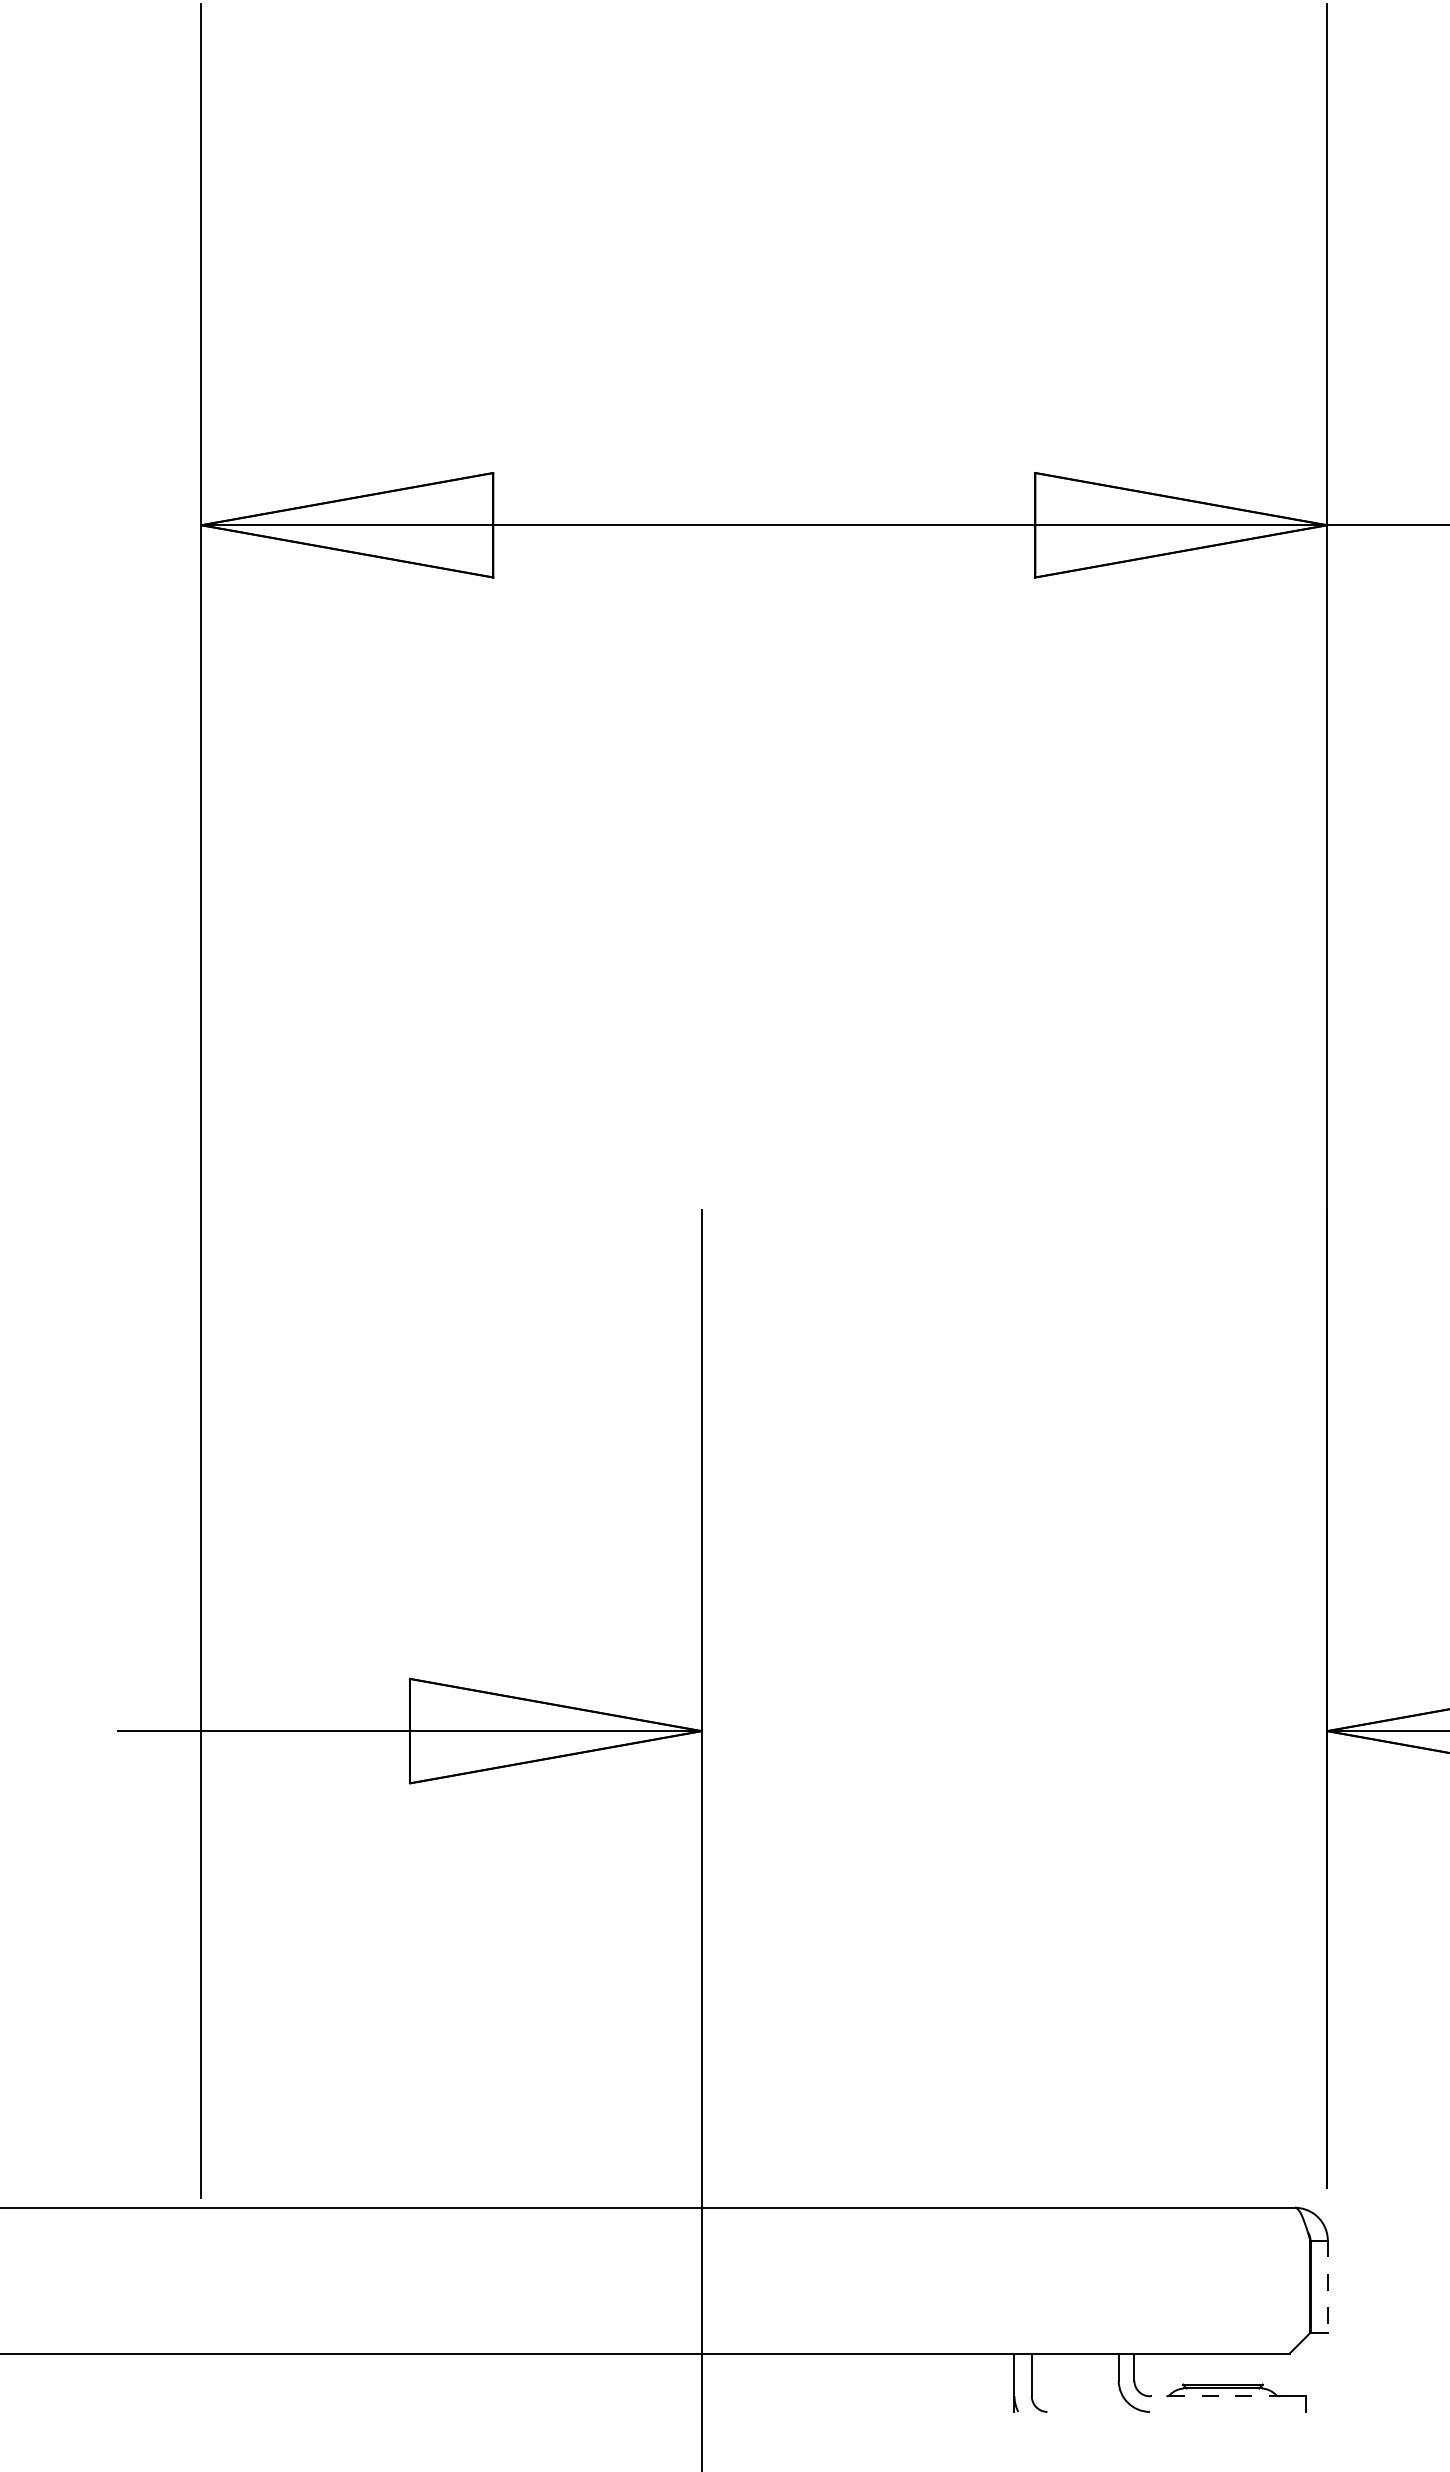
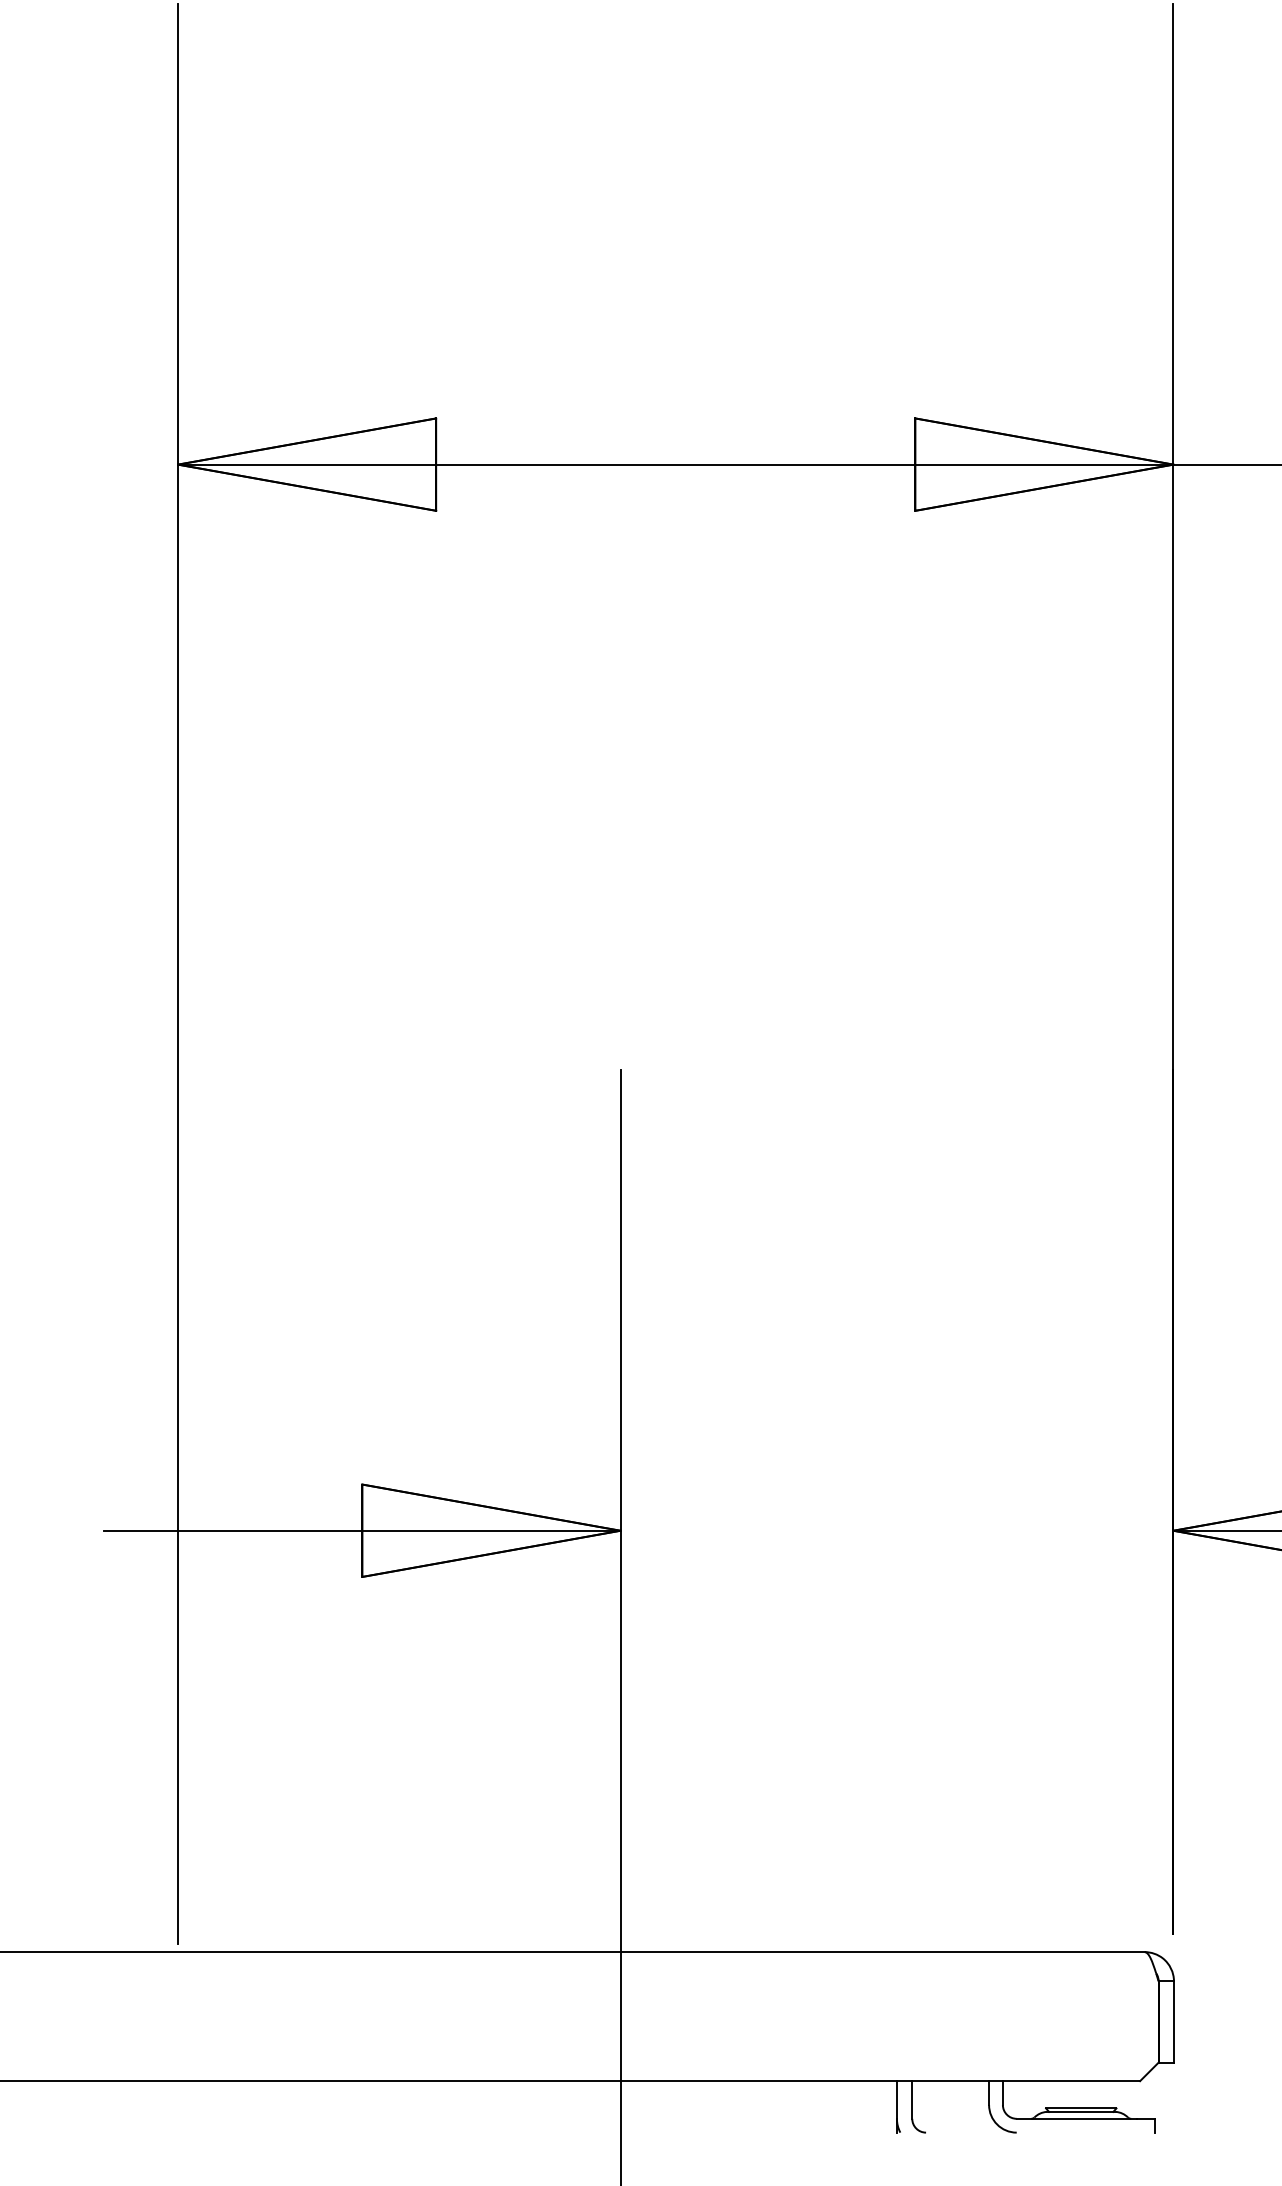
line: (1327, 2287) -> (1173, 2022), dashed -> solid
line: (1217, 2396) -> (1076, 2118), dashed -> solid

